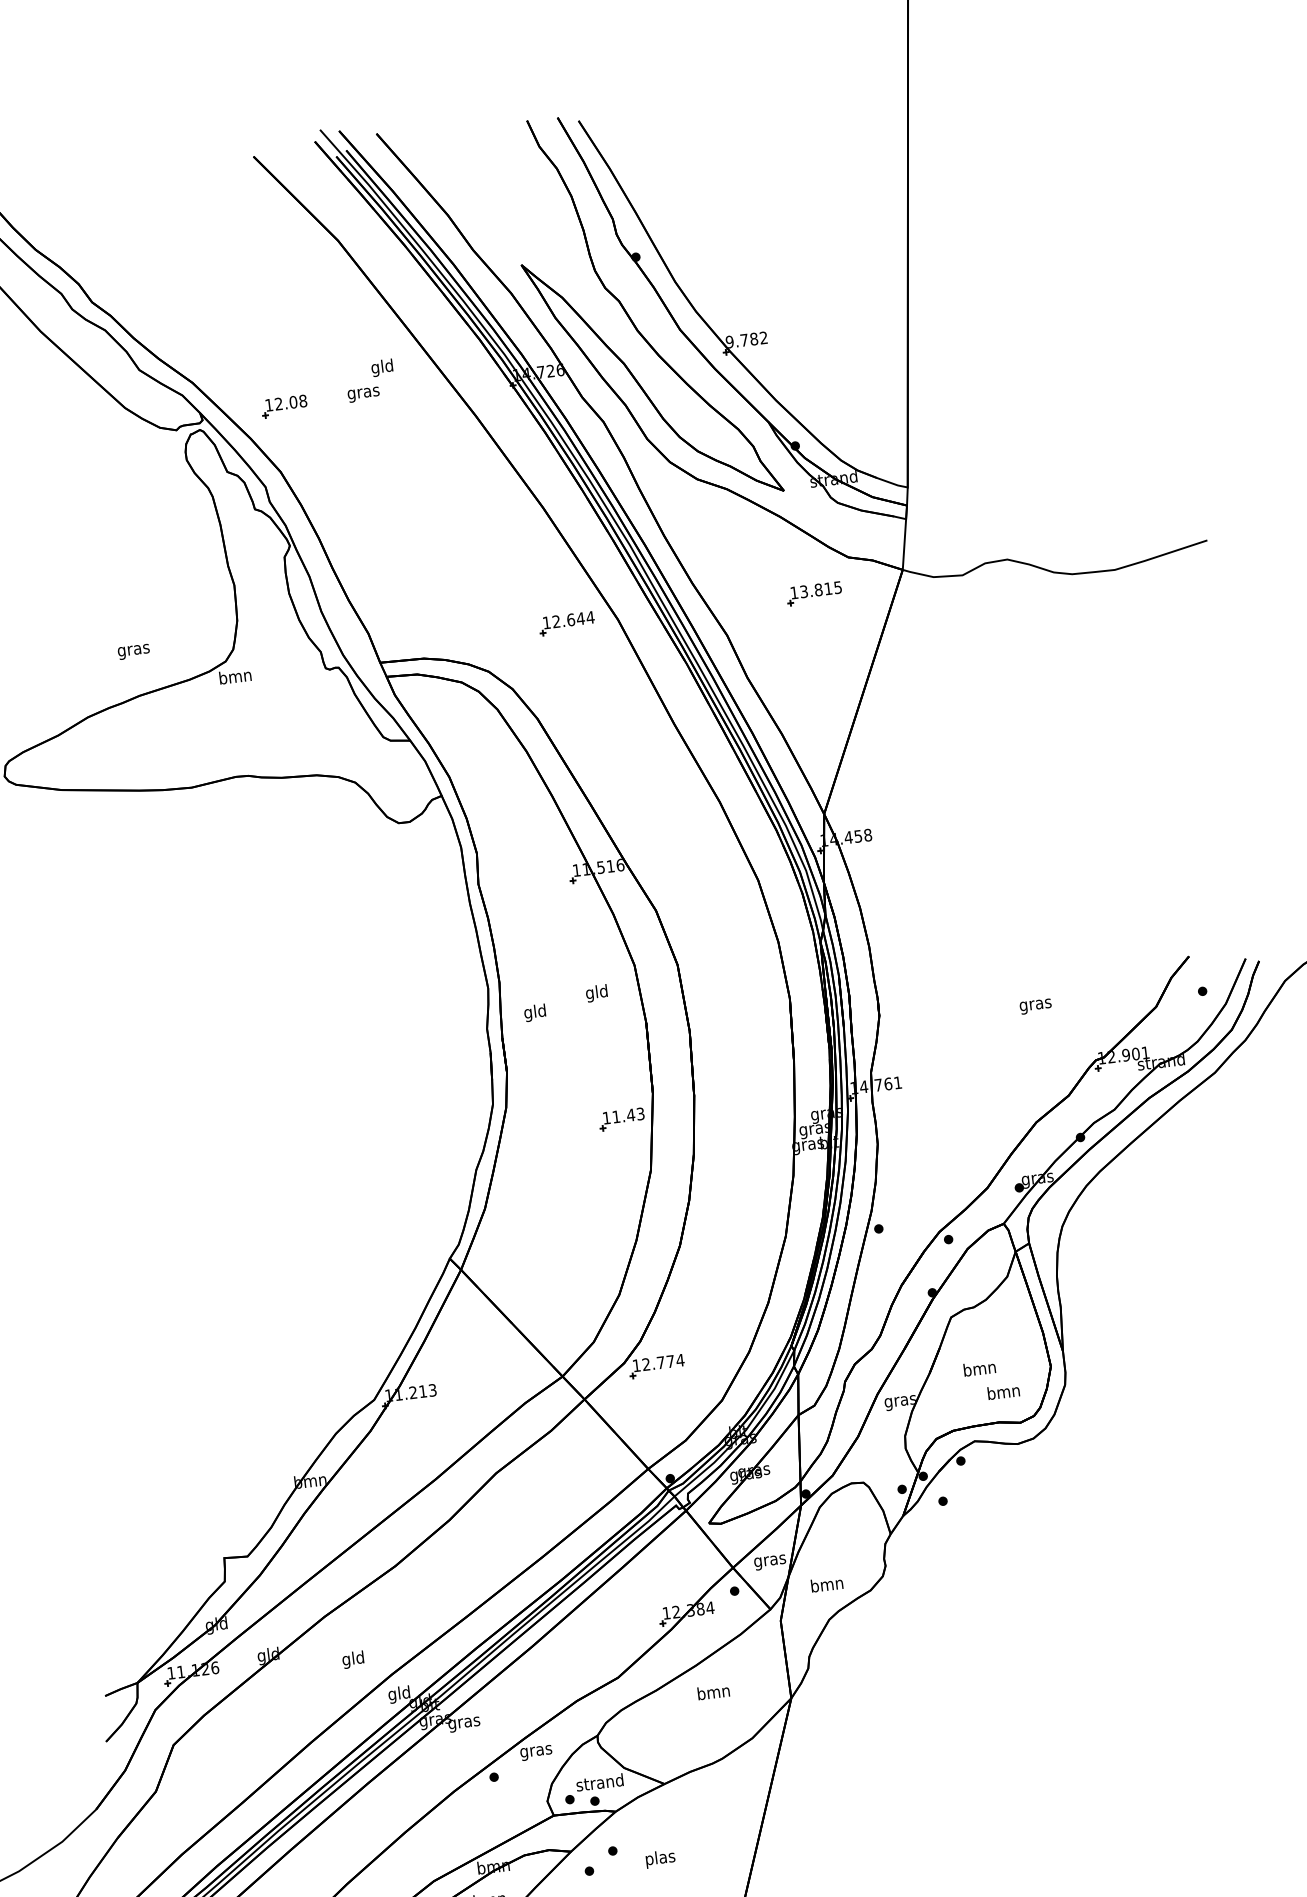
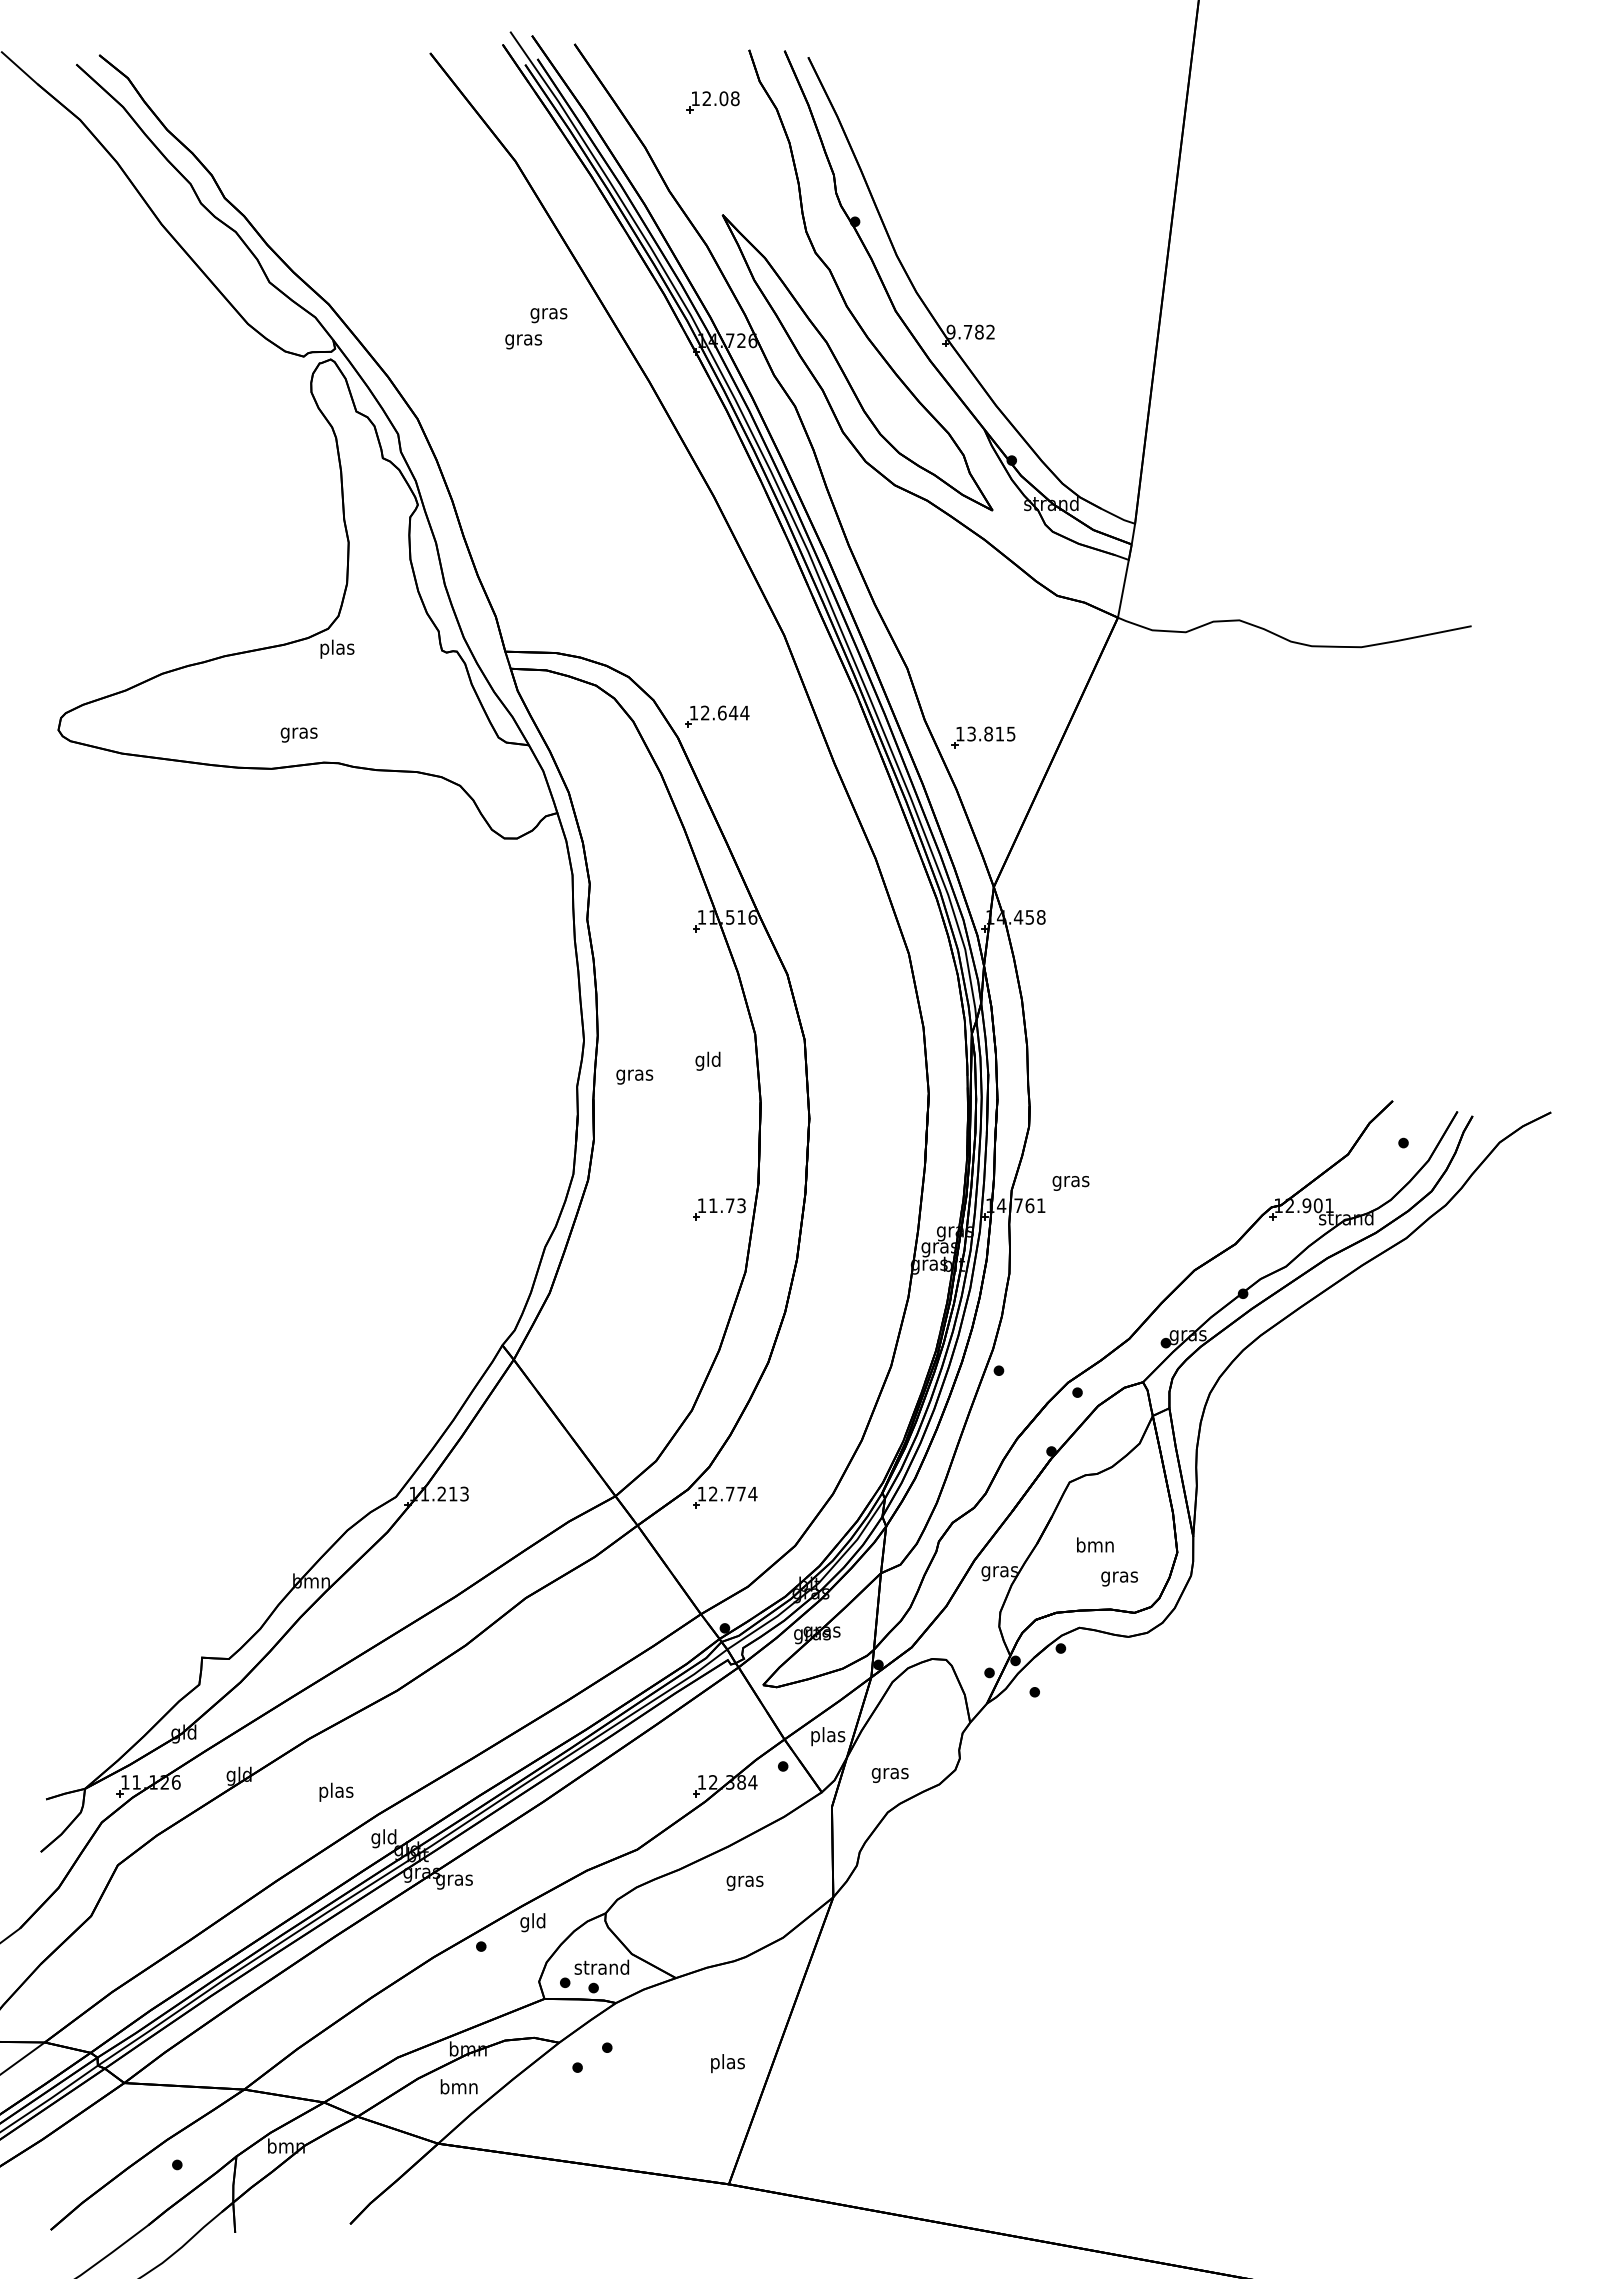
text: (382, 367) -> (548, 313), gld -> gras
part: (284, 406) -> (712, 102), moved
part: (814, 593) -> (983, 737), moved
part: (567, 623) -> (717, 716), moved
text: (133, 651) -> (298, 734), moved
text: (234, 677) -> (336, 648), bmn -> plas
text: (1035, 1006) -> (1070, 1183), moved
text: (535, 1012) -> (634, 1074), gld -> gras
text: (630, 1115) -> (729, 1205), 11.43 -> 11.73
text: (1003, 1393) -> (1119, 1576), bmn -> gras
text: (769, 1560) -> (827, 1736), gras -> plas
text: (826, 1586) -> (889, 1773), bmn -> gras
text: (353, 1659) -> (336, 1791), gld -> plas
text: (713, 1693) -> (744, 1880), bmn -> gras
text: (535, 1751) -> (532, 1922), gras -> gld
text: (660, 1858) -> (727, 2063), moved

